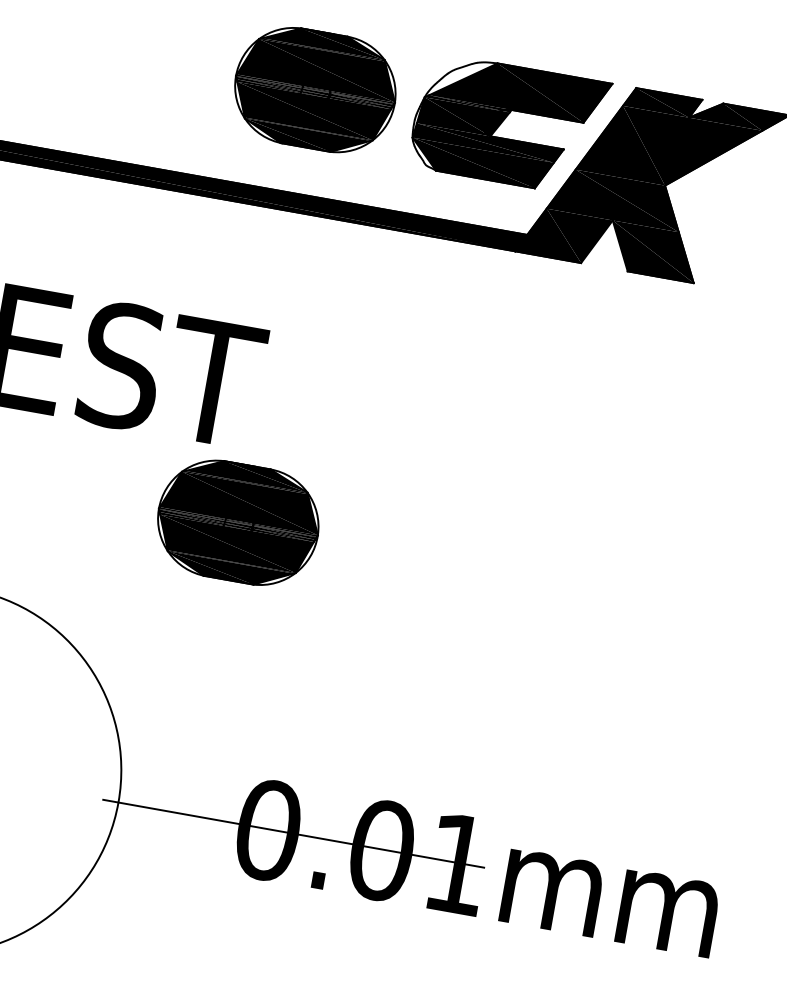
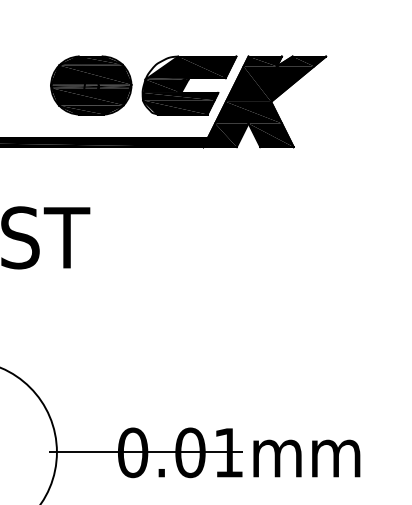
part: (238, 522) -> (91, 304), removed

